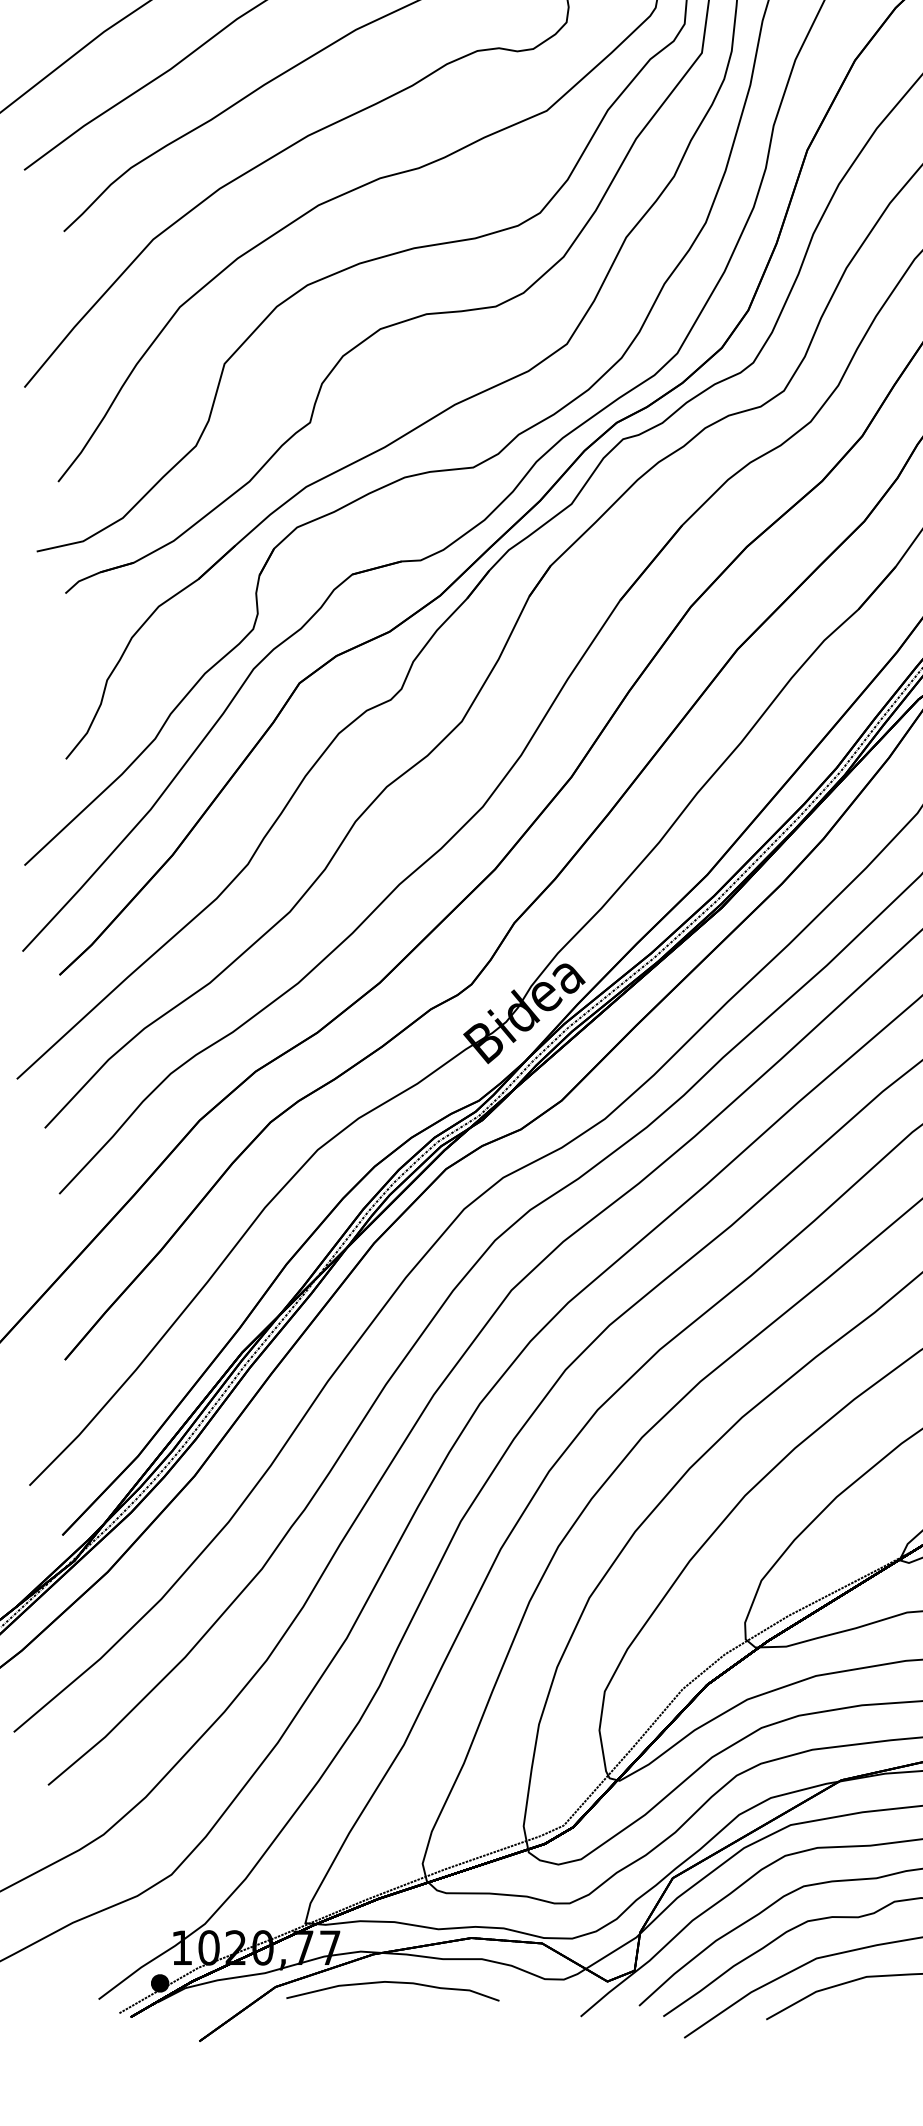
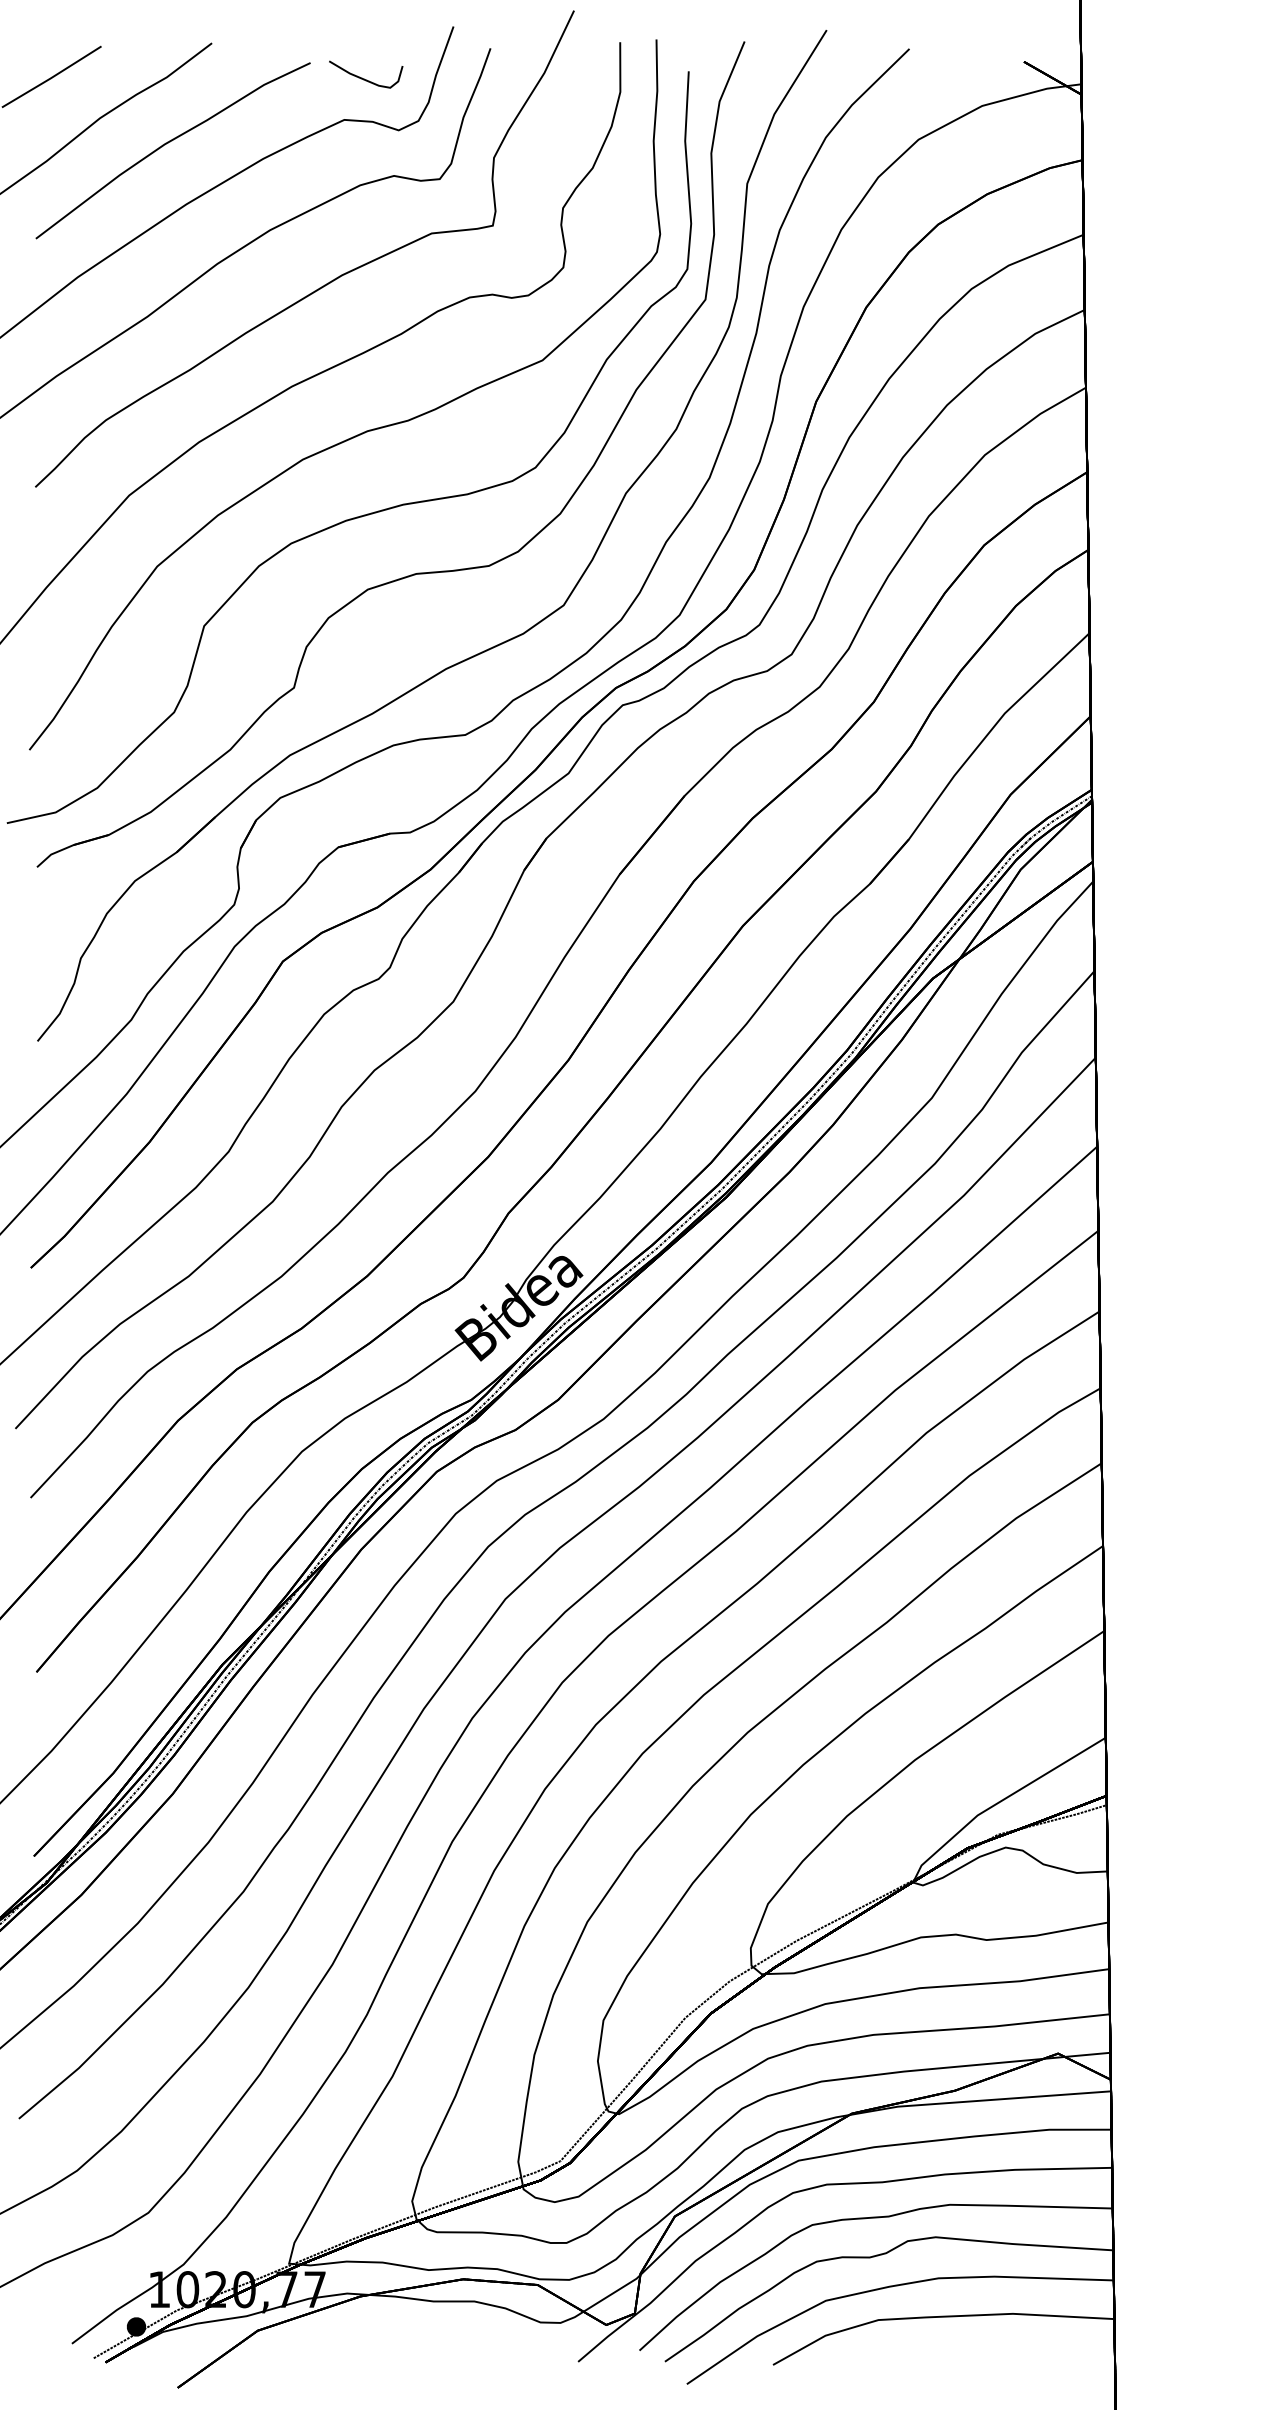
curve: (392, 1982) -> (380, 2326), removed

